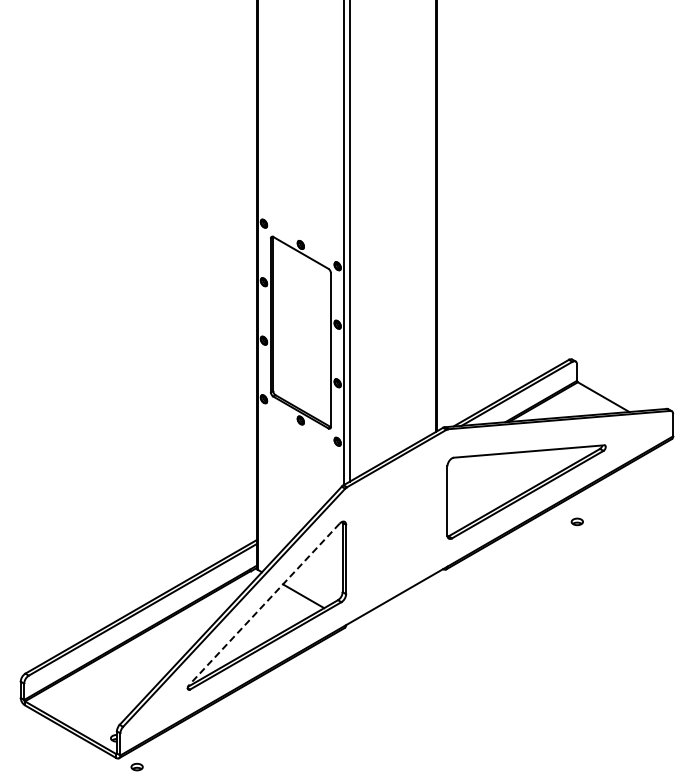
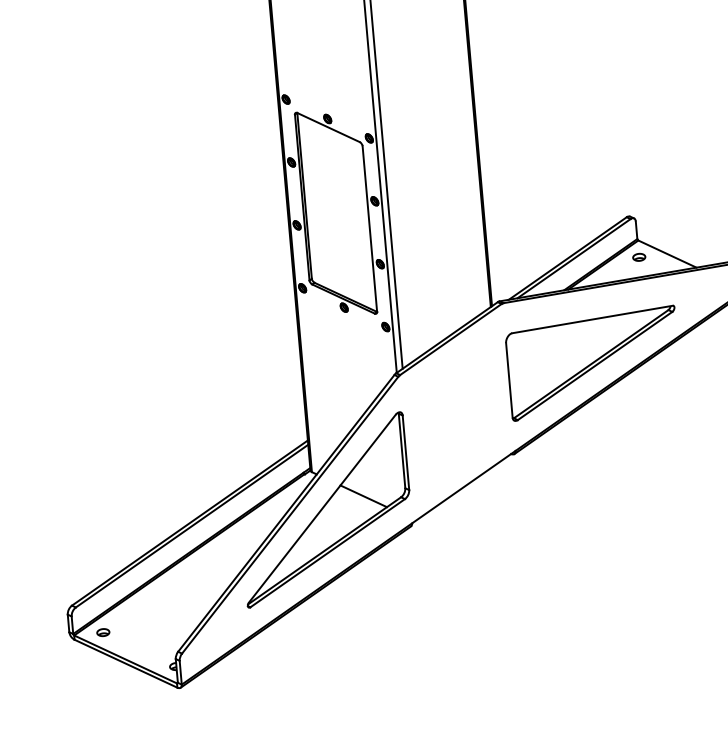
part: (576, 521) -> (638, 257), moved
line: (264, 604) -> (322, 508), dashed -> solid
part: (136, 766) -> (102, 632), moved

